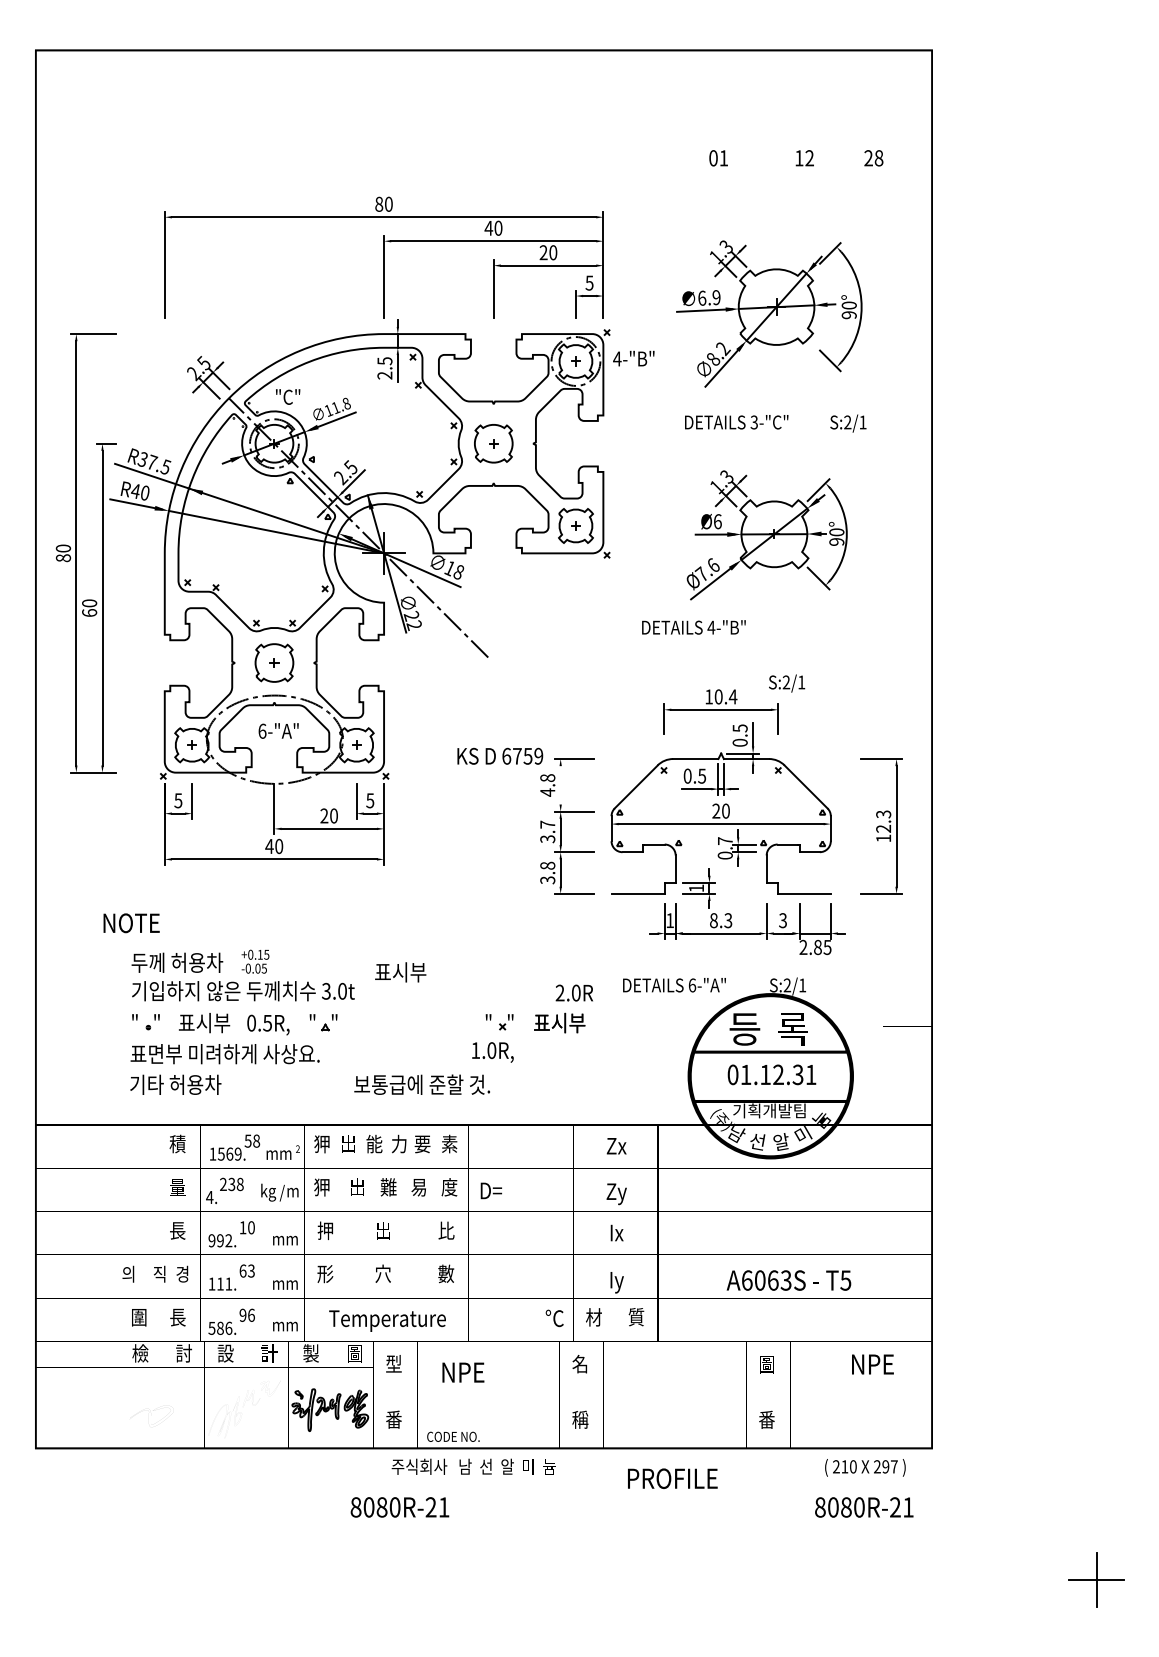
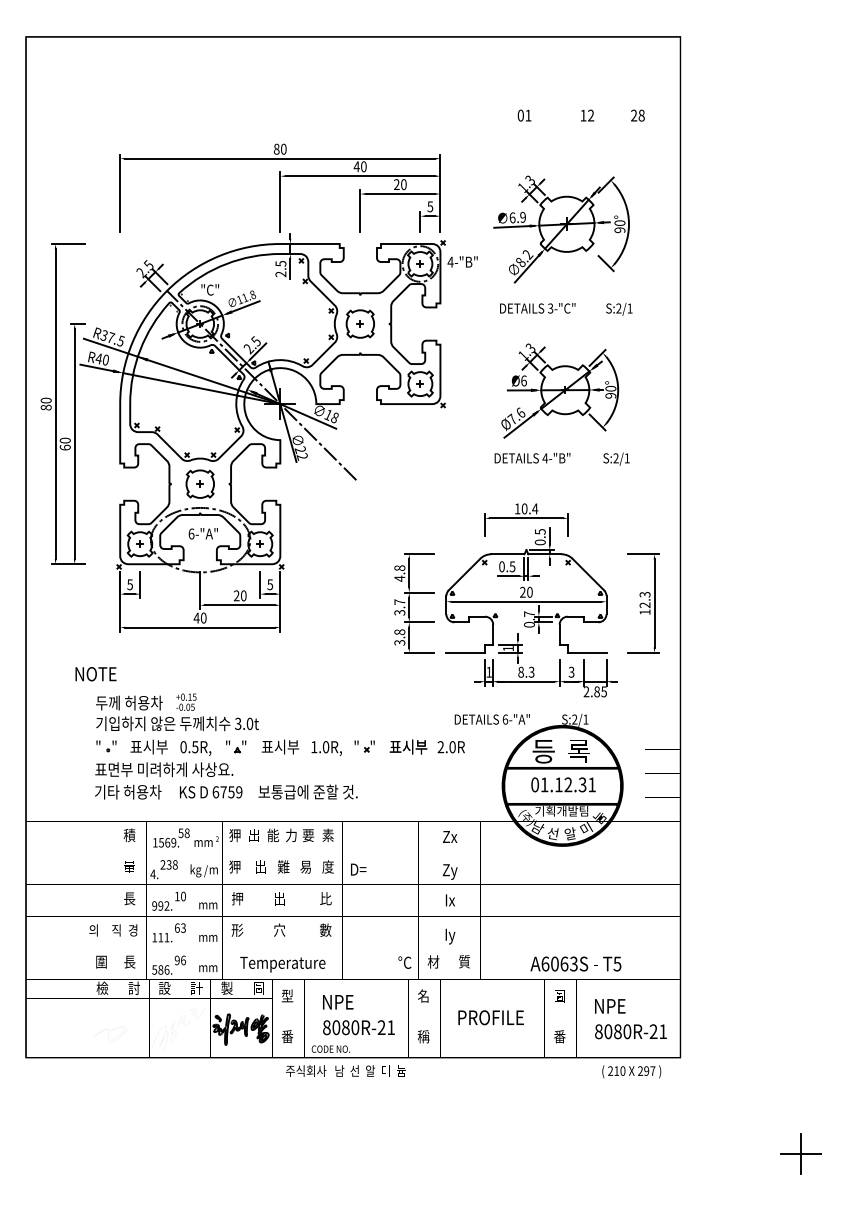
text: (693, 626) -> (532, 457), moved
text: (786, 682) -> (616, 458), moved
text: (500, 756) -> (211, 792), moved
line: (561, 785) -> (409, 573), added
text: (399, 971) -> (279, 746), moved
text: (573, 993) -> (450, 747), moved
text: (492, 1052) -> (326, 748), moved
text: (788, 1279) -> (575, 963), moved
text: (873, 1364) -> (610, 1006), moved
text: (671, 1478) -> (490, 1017), moved
text: (399, 1507) -> (358, 1027), moved
text: (863, 1507) -> (630, 1031), moved

